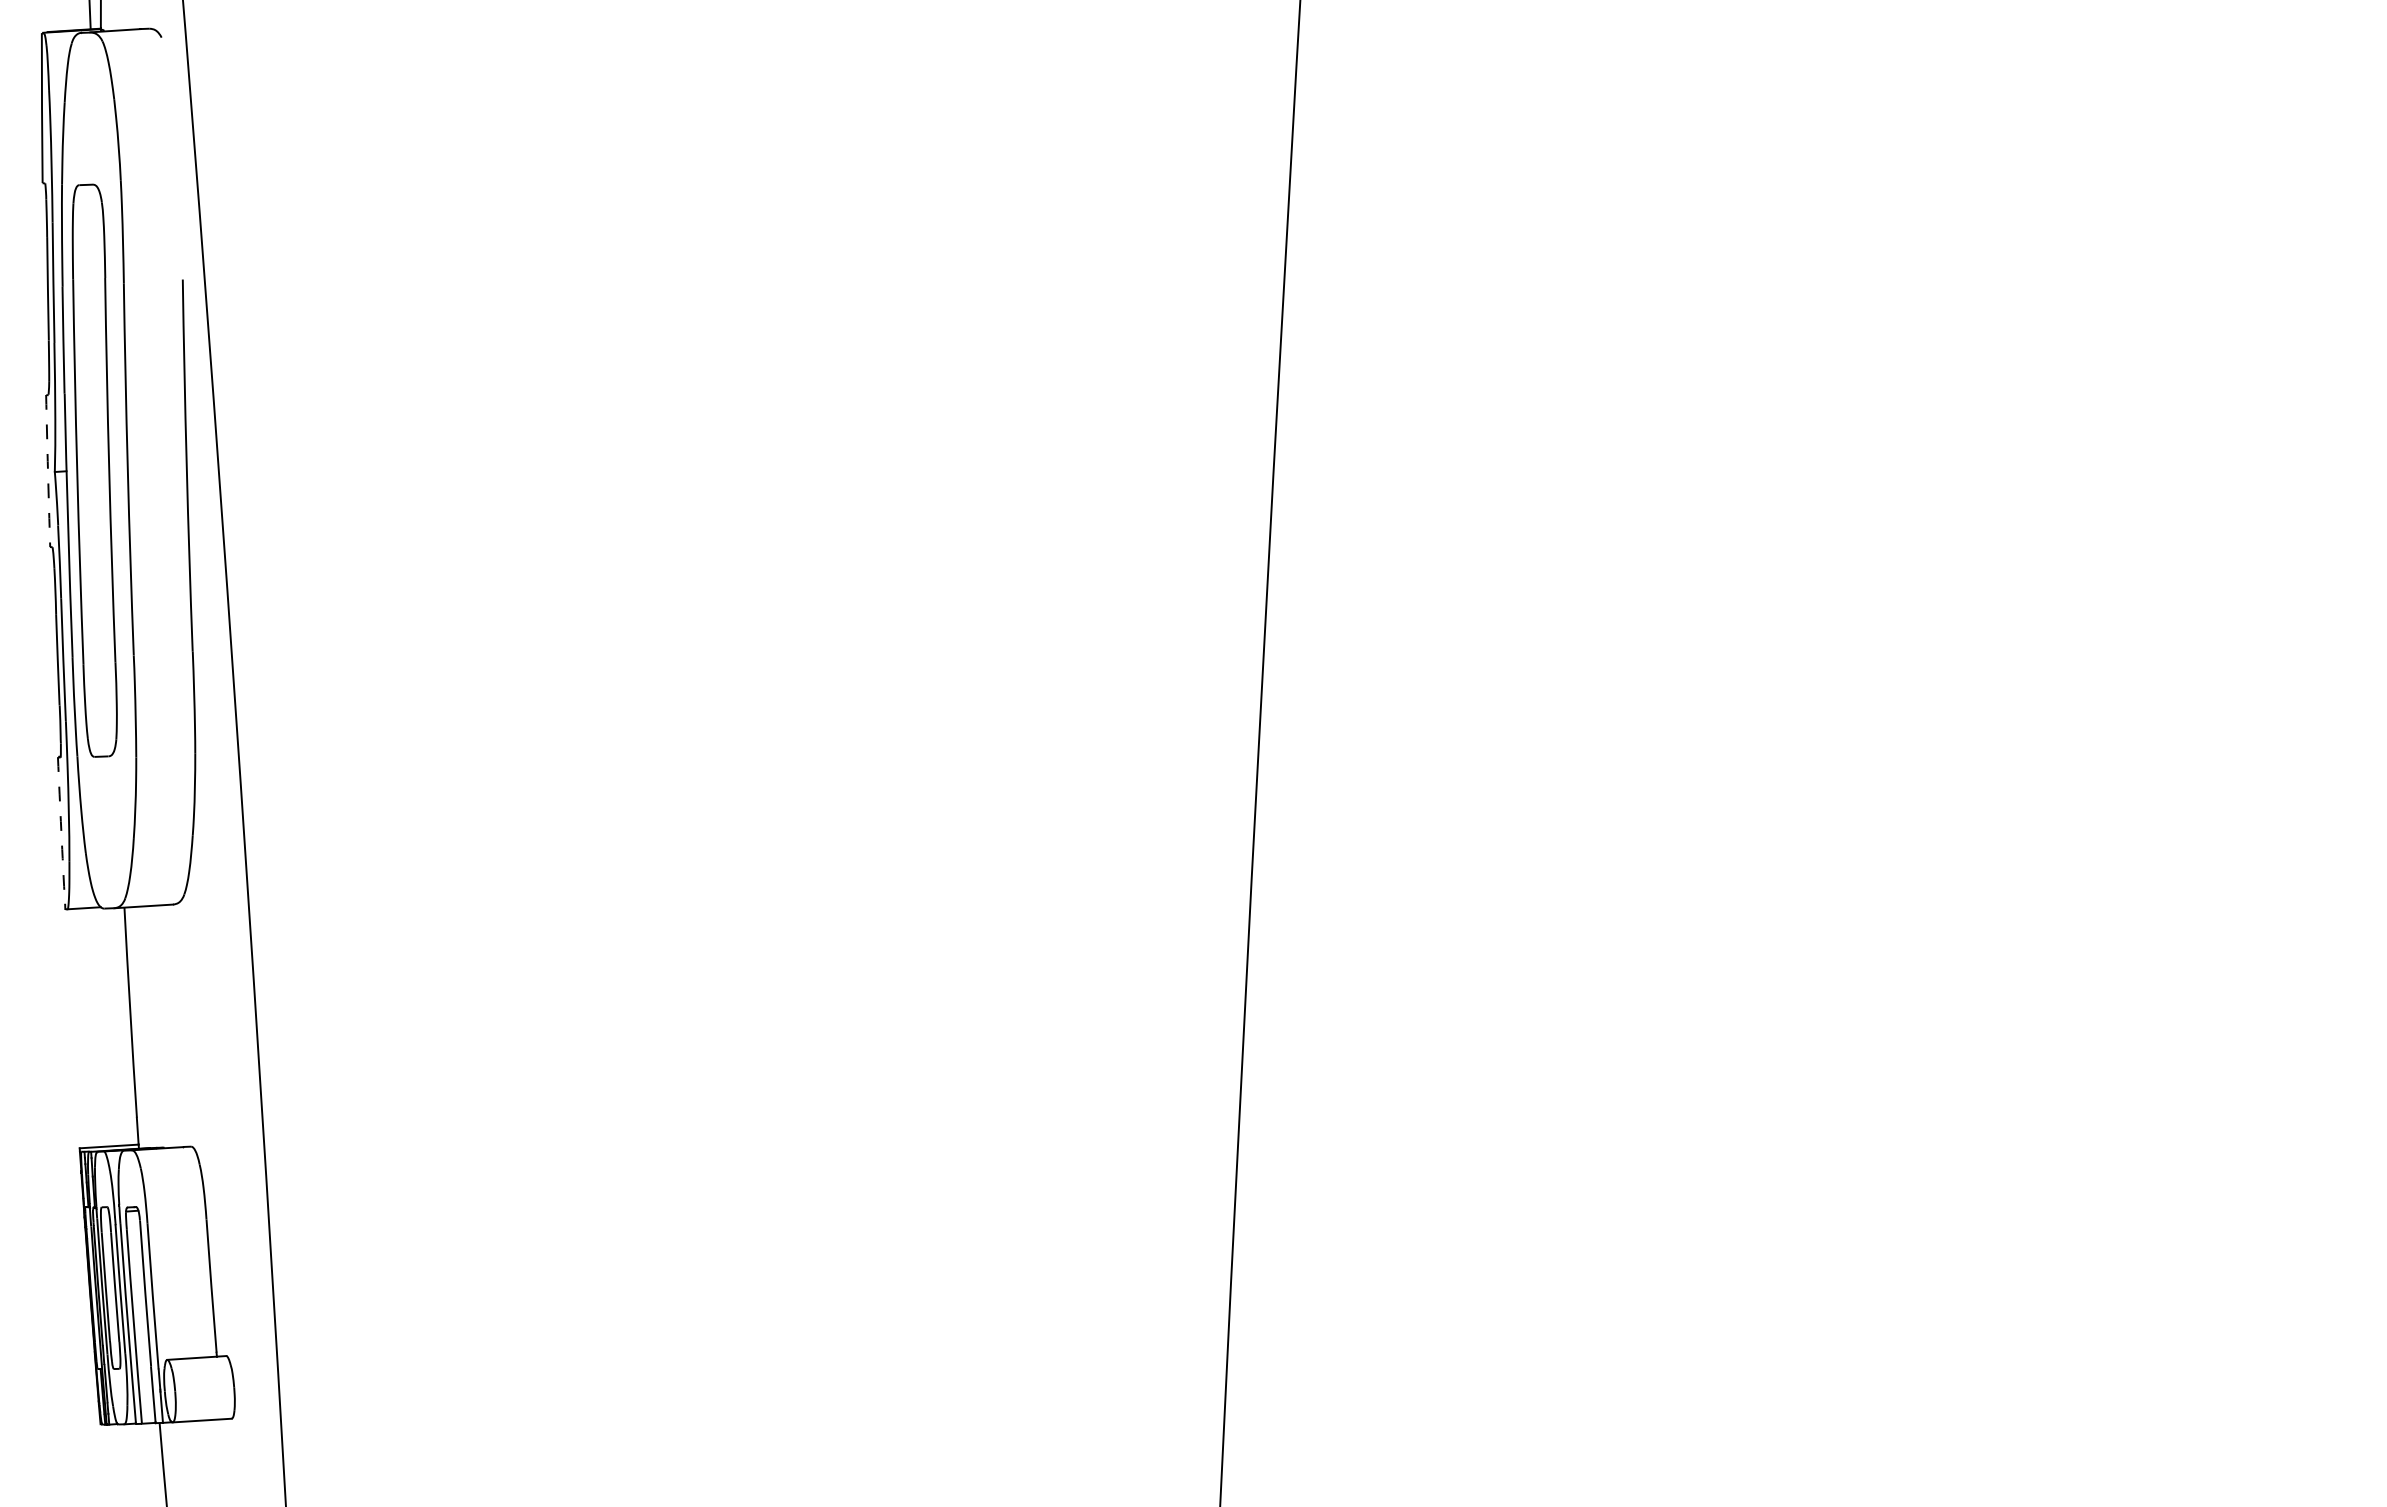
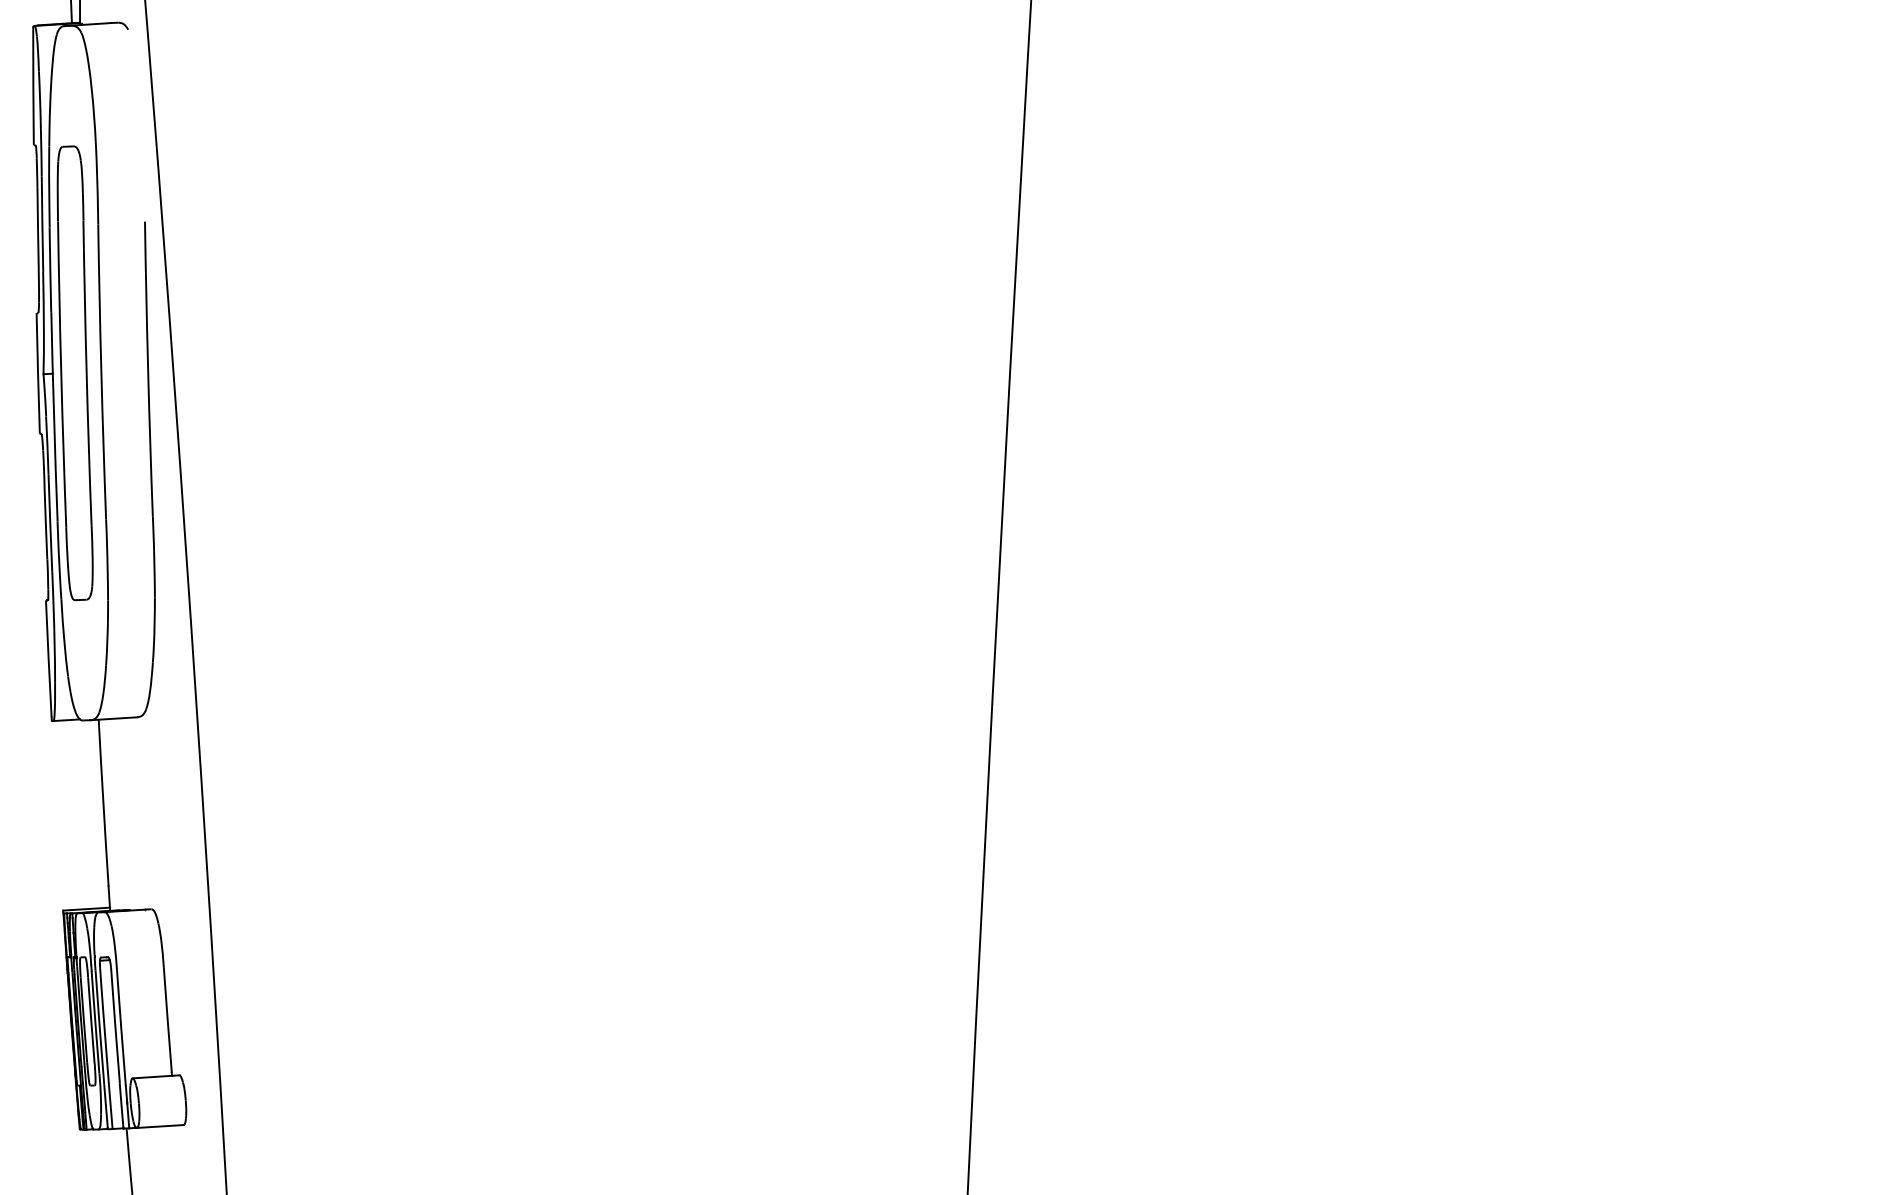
arc: (48, 471) -> (38, 373), dashed -> solid
arc: (61, 830) -> (48, 658), dashed -> solid

